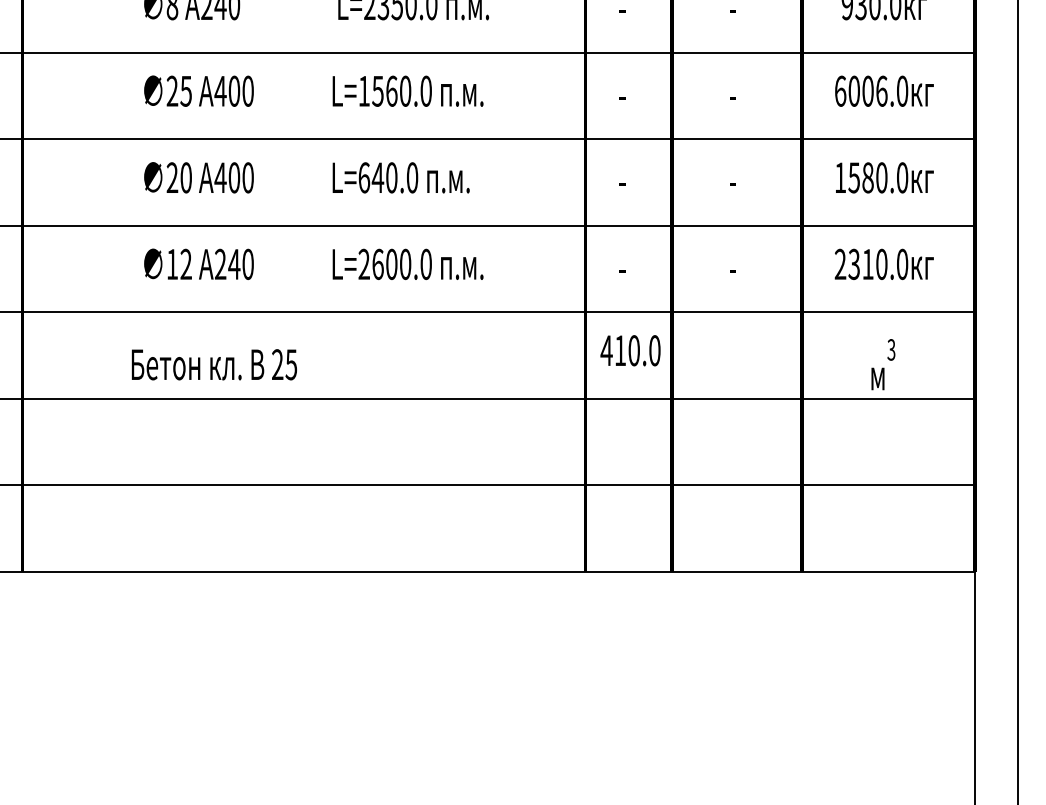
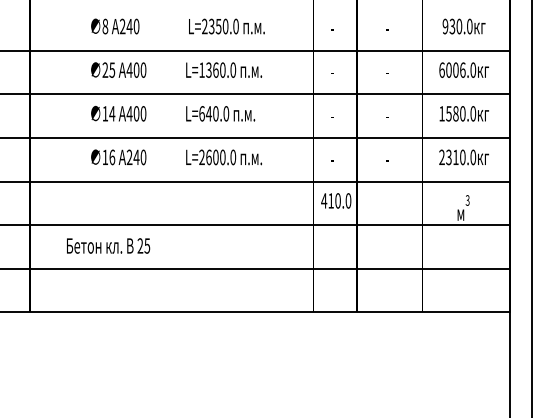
text: (377, 89) -> (208, 69), 400^IL=1560.0 -> 400^IL=1360.0
text: (178, 177) -> (108, 113), 20 -> 14
text: (186, 264) -> (112, 157), 12 -> 16
text: (214, 363) -> (108, 245), moved

